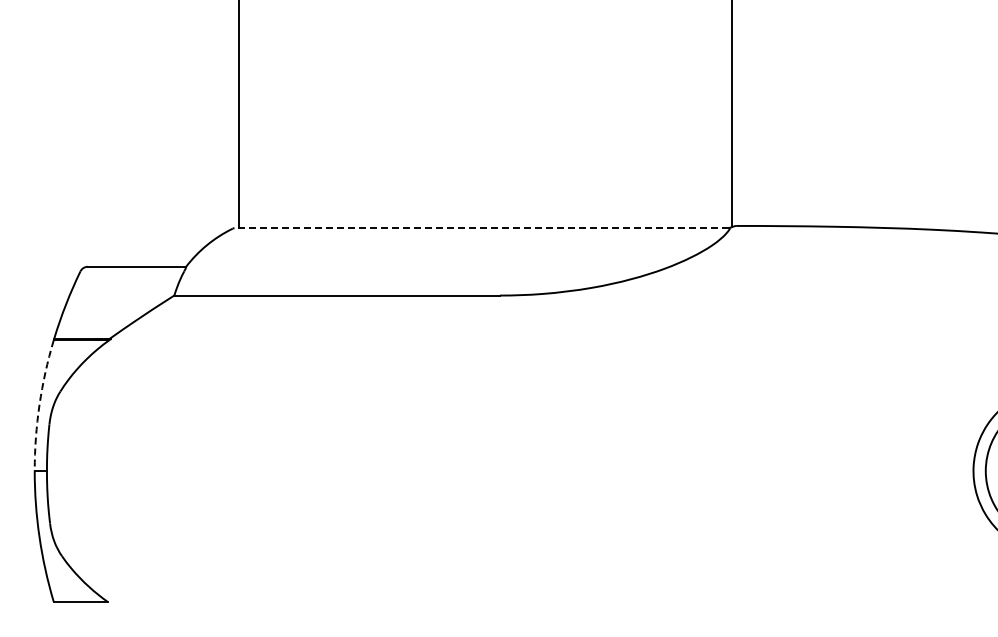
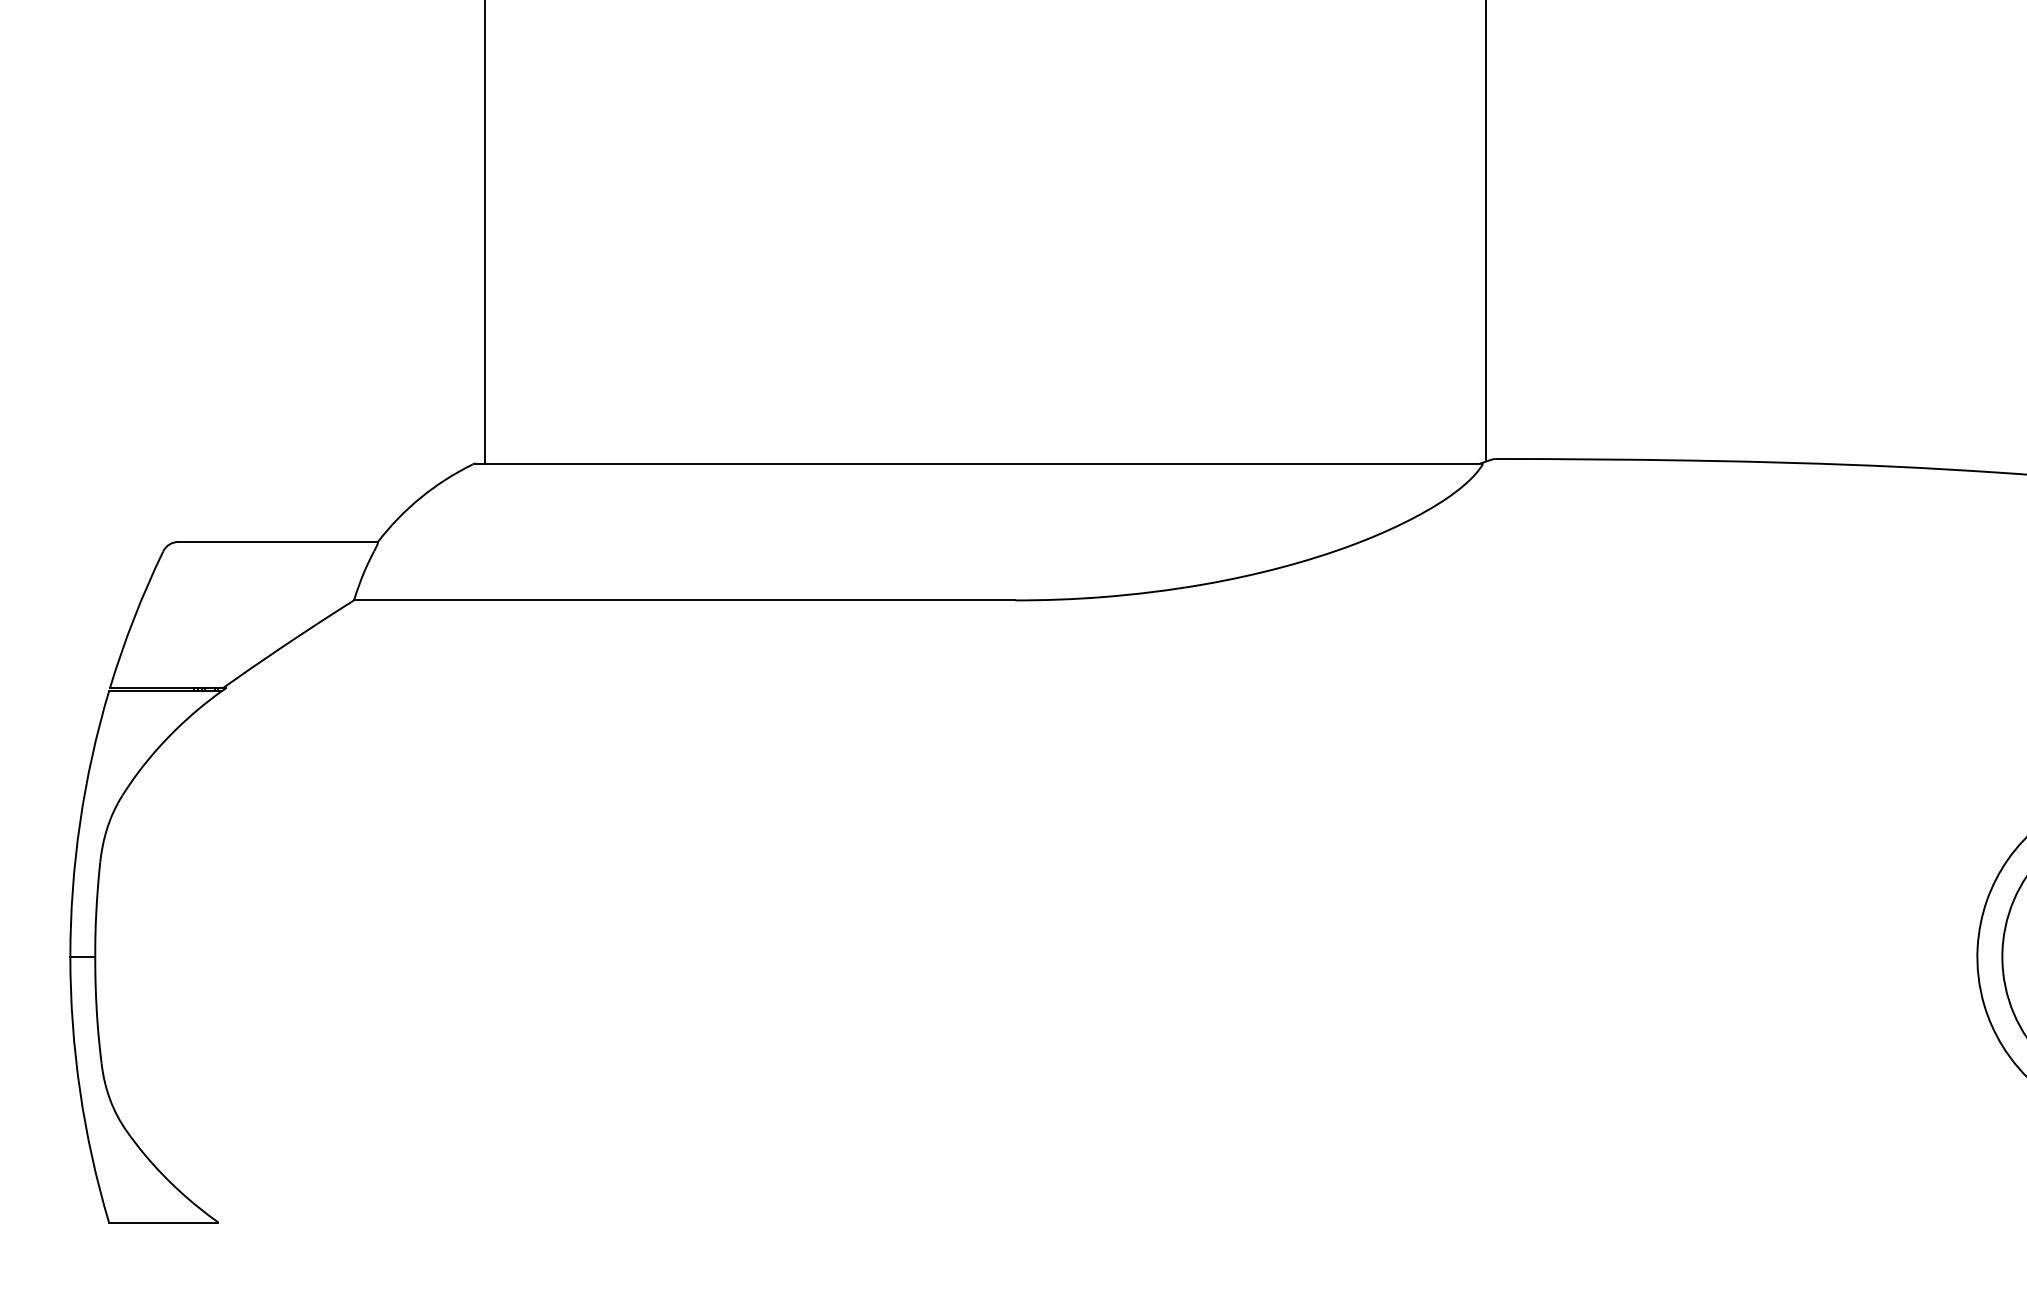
line: (481, 228) -> (977, 464), dashed -> solid
arc: (39, 405) -> (80, 823), dashed -> solid

